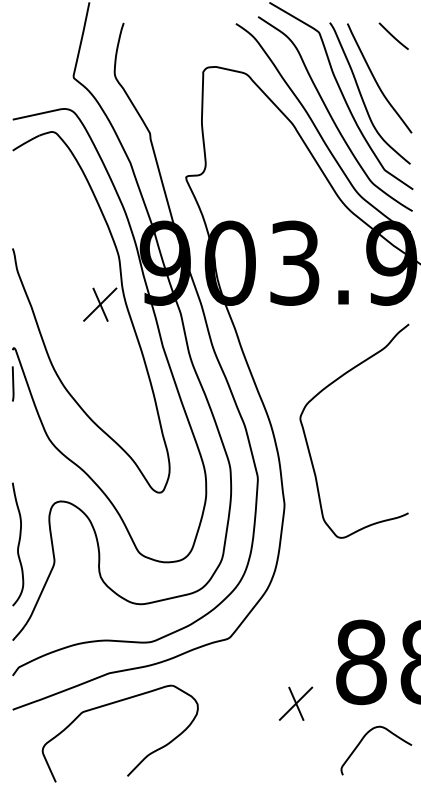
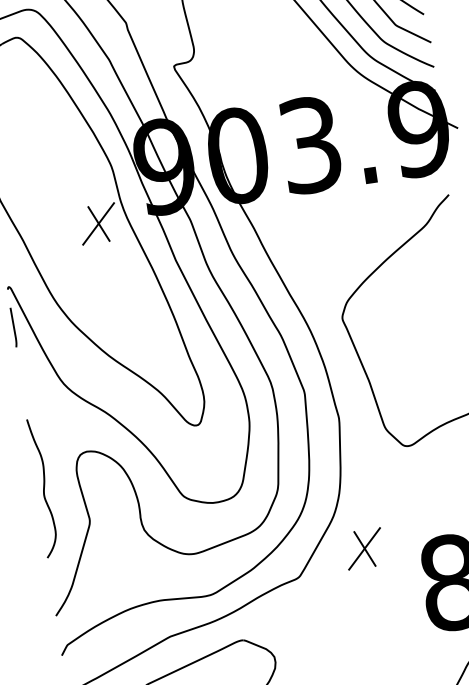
curve: (18, 544) -> (43, 487), moved
part: (295, 703) -> (363, 548), moved

